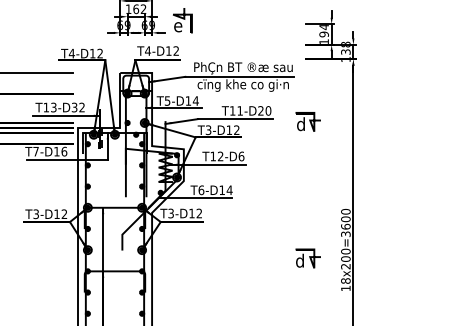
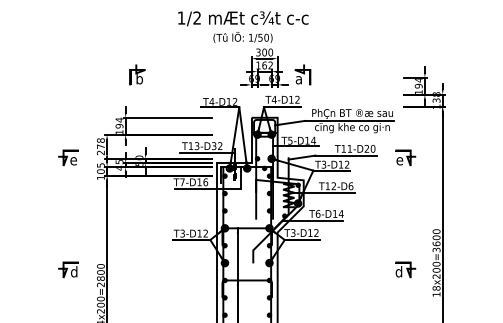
text: (177, 27) -> (298, 80), e -> a
text: (301, 123) -> (400, 159), d -> e

